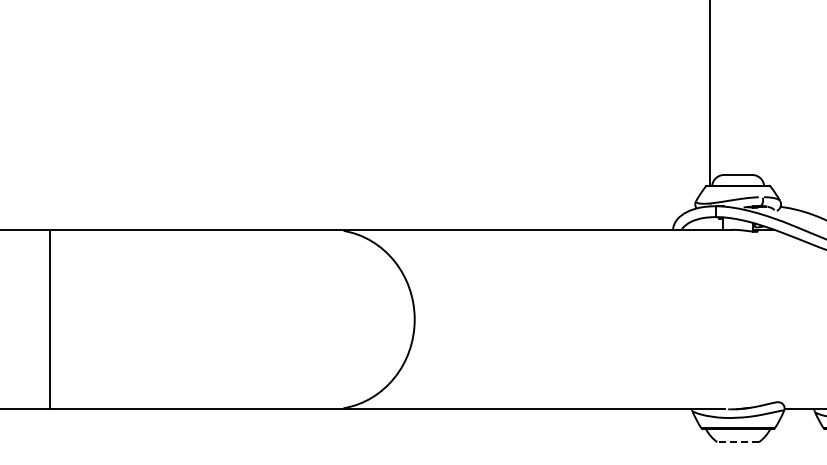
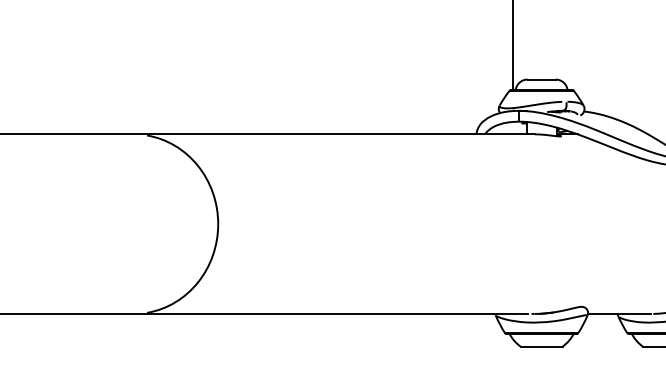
line: (738, 442) -> (541, 347), dashed -> solid

